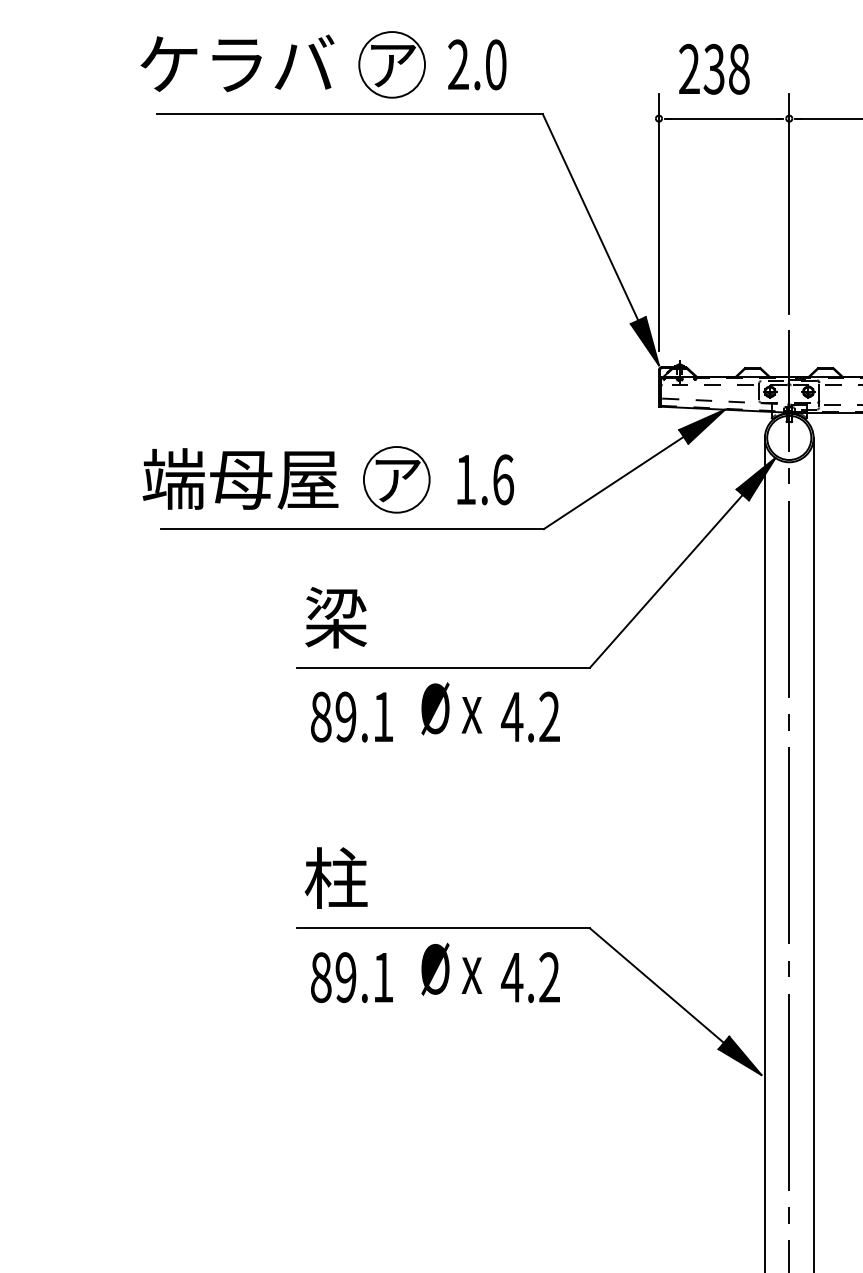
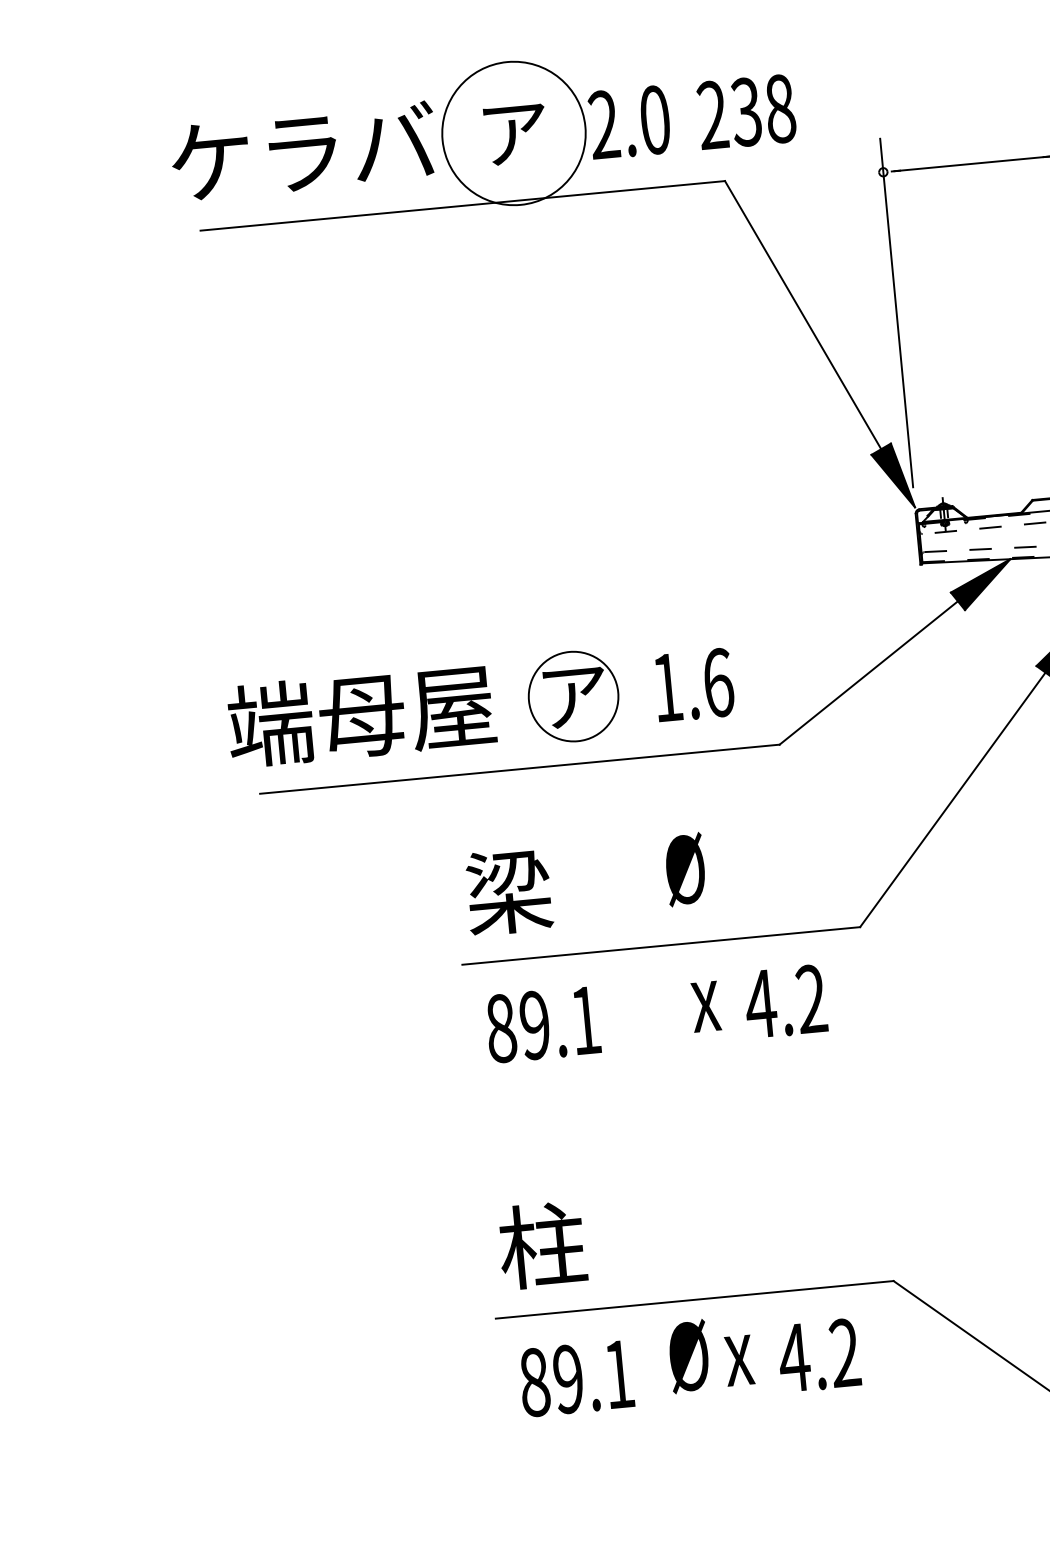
circle: (392, 64) -> (514, 132), size x1.6
text: (714, 68) -> (746, 110), moved
text: (435, 708) -> (685, 869), moved

